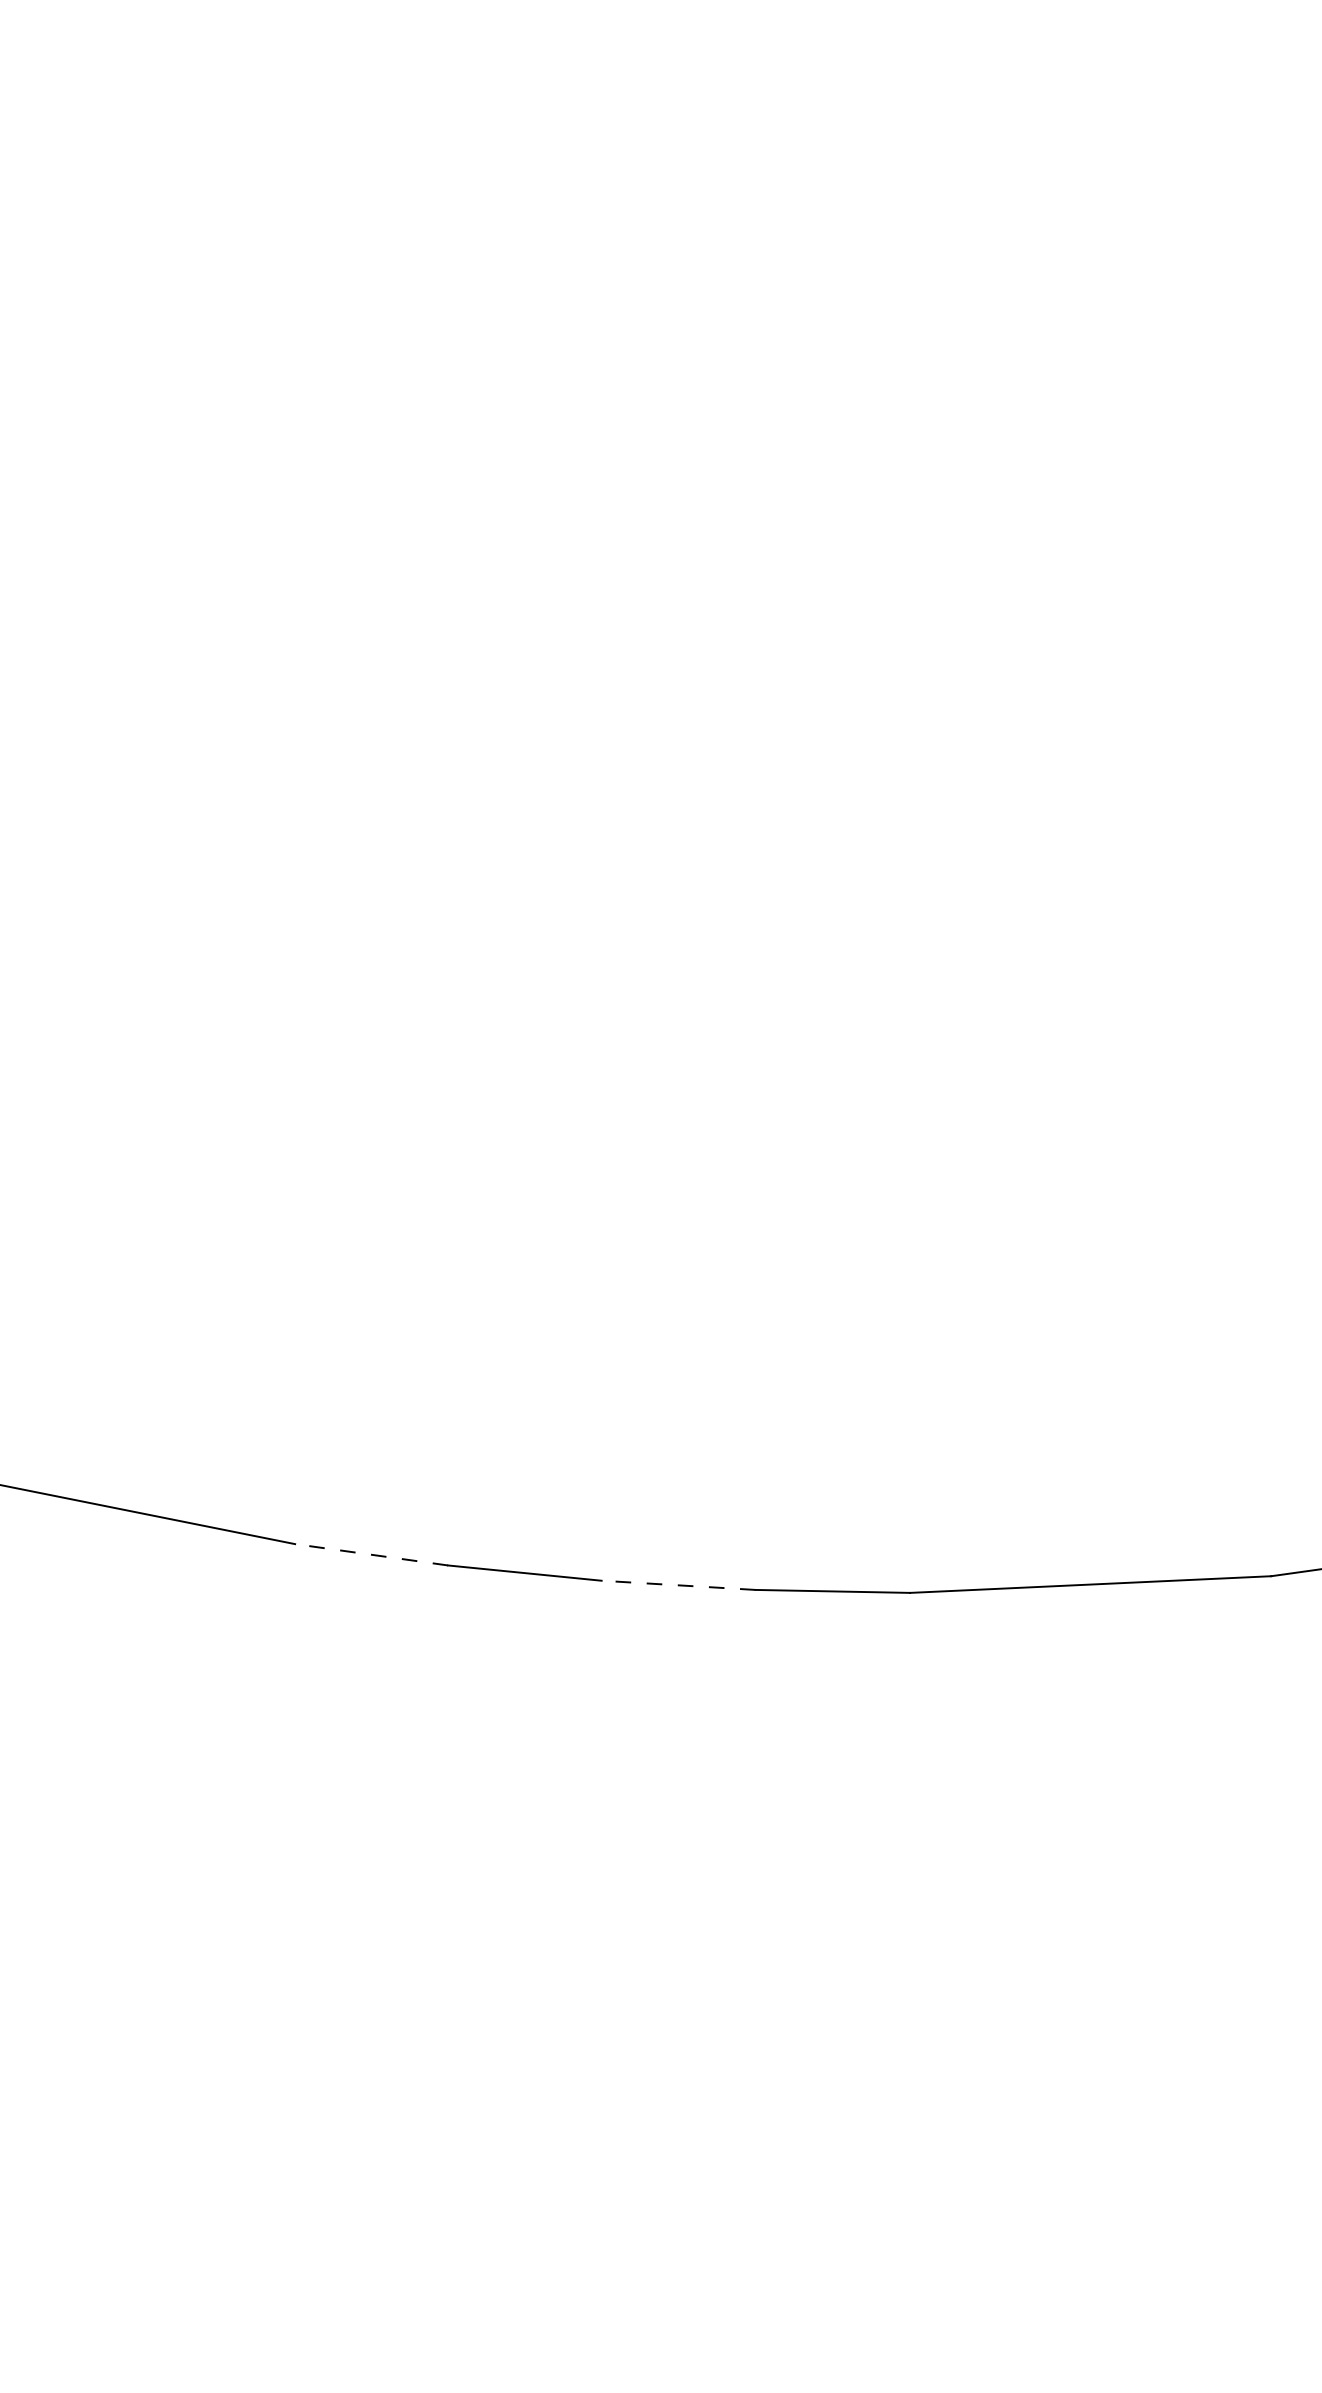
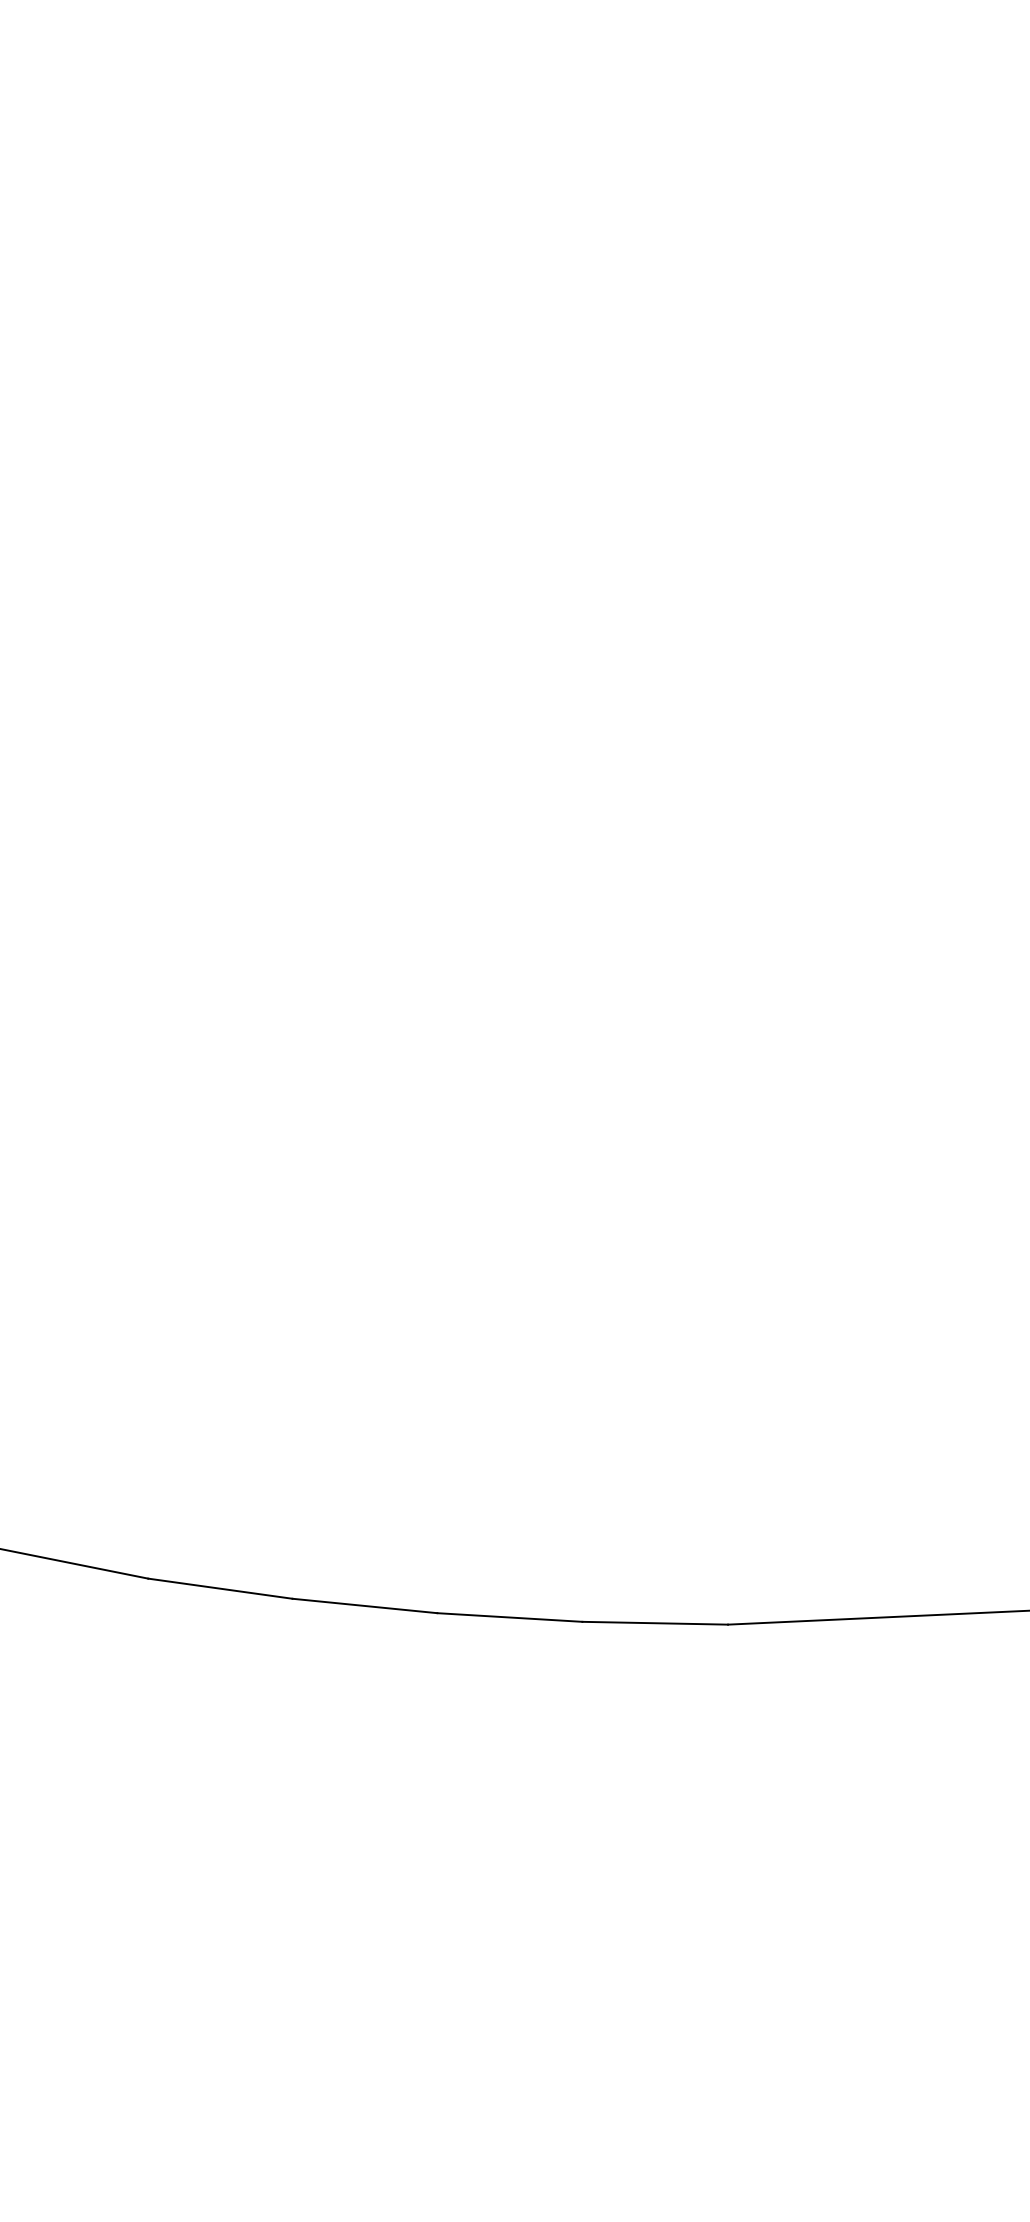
line: (371, 1554) -> (220, 1588), dashed -> solid
line: (678, 1585) -> (509, 1617), dashed -> solid

